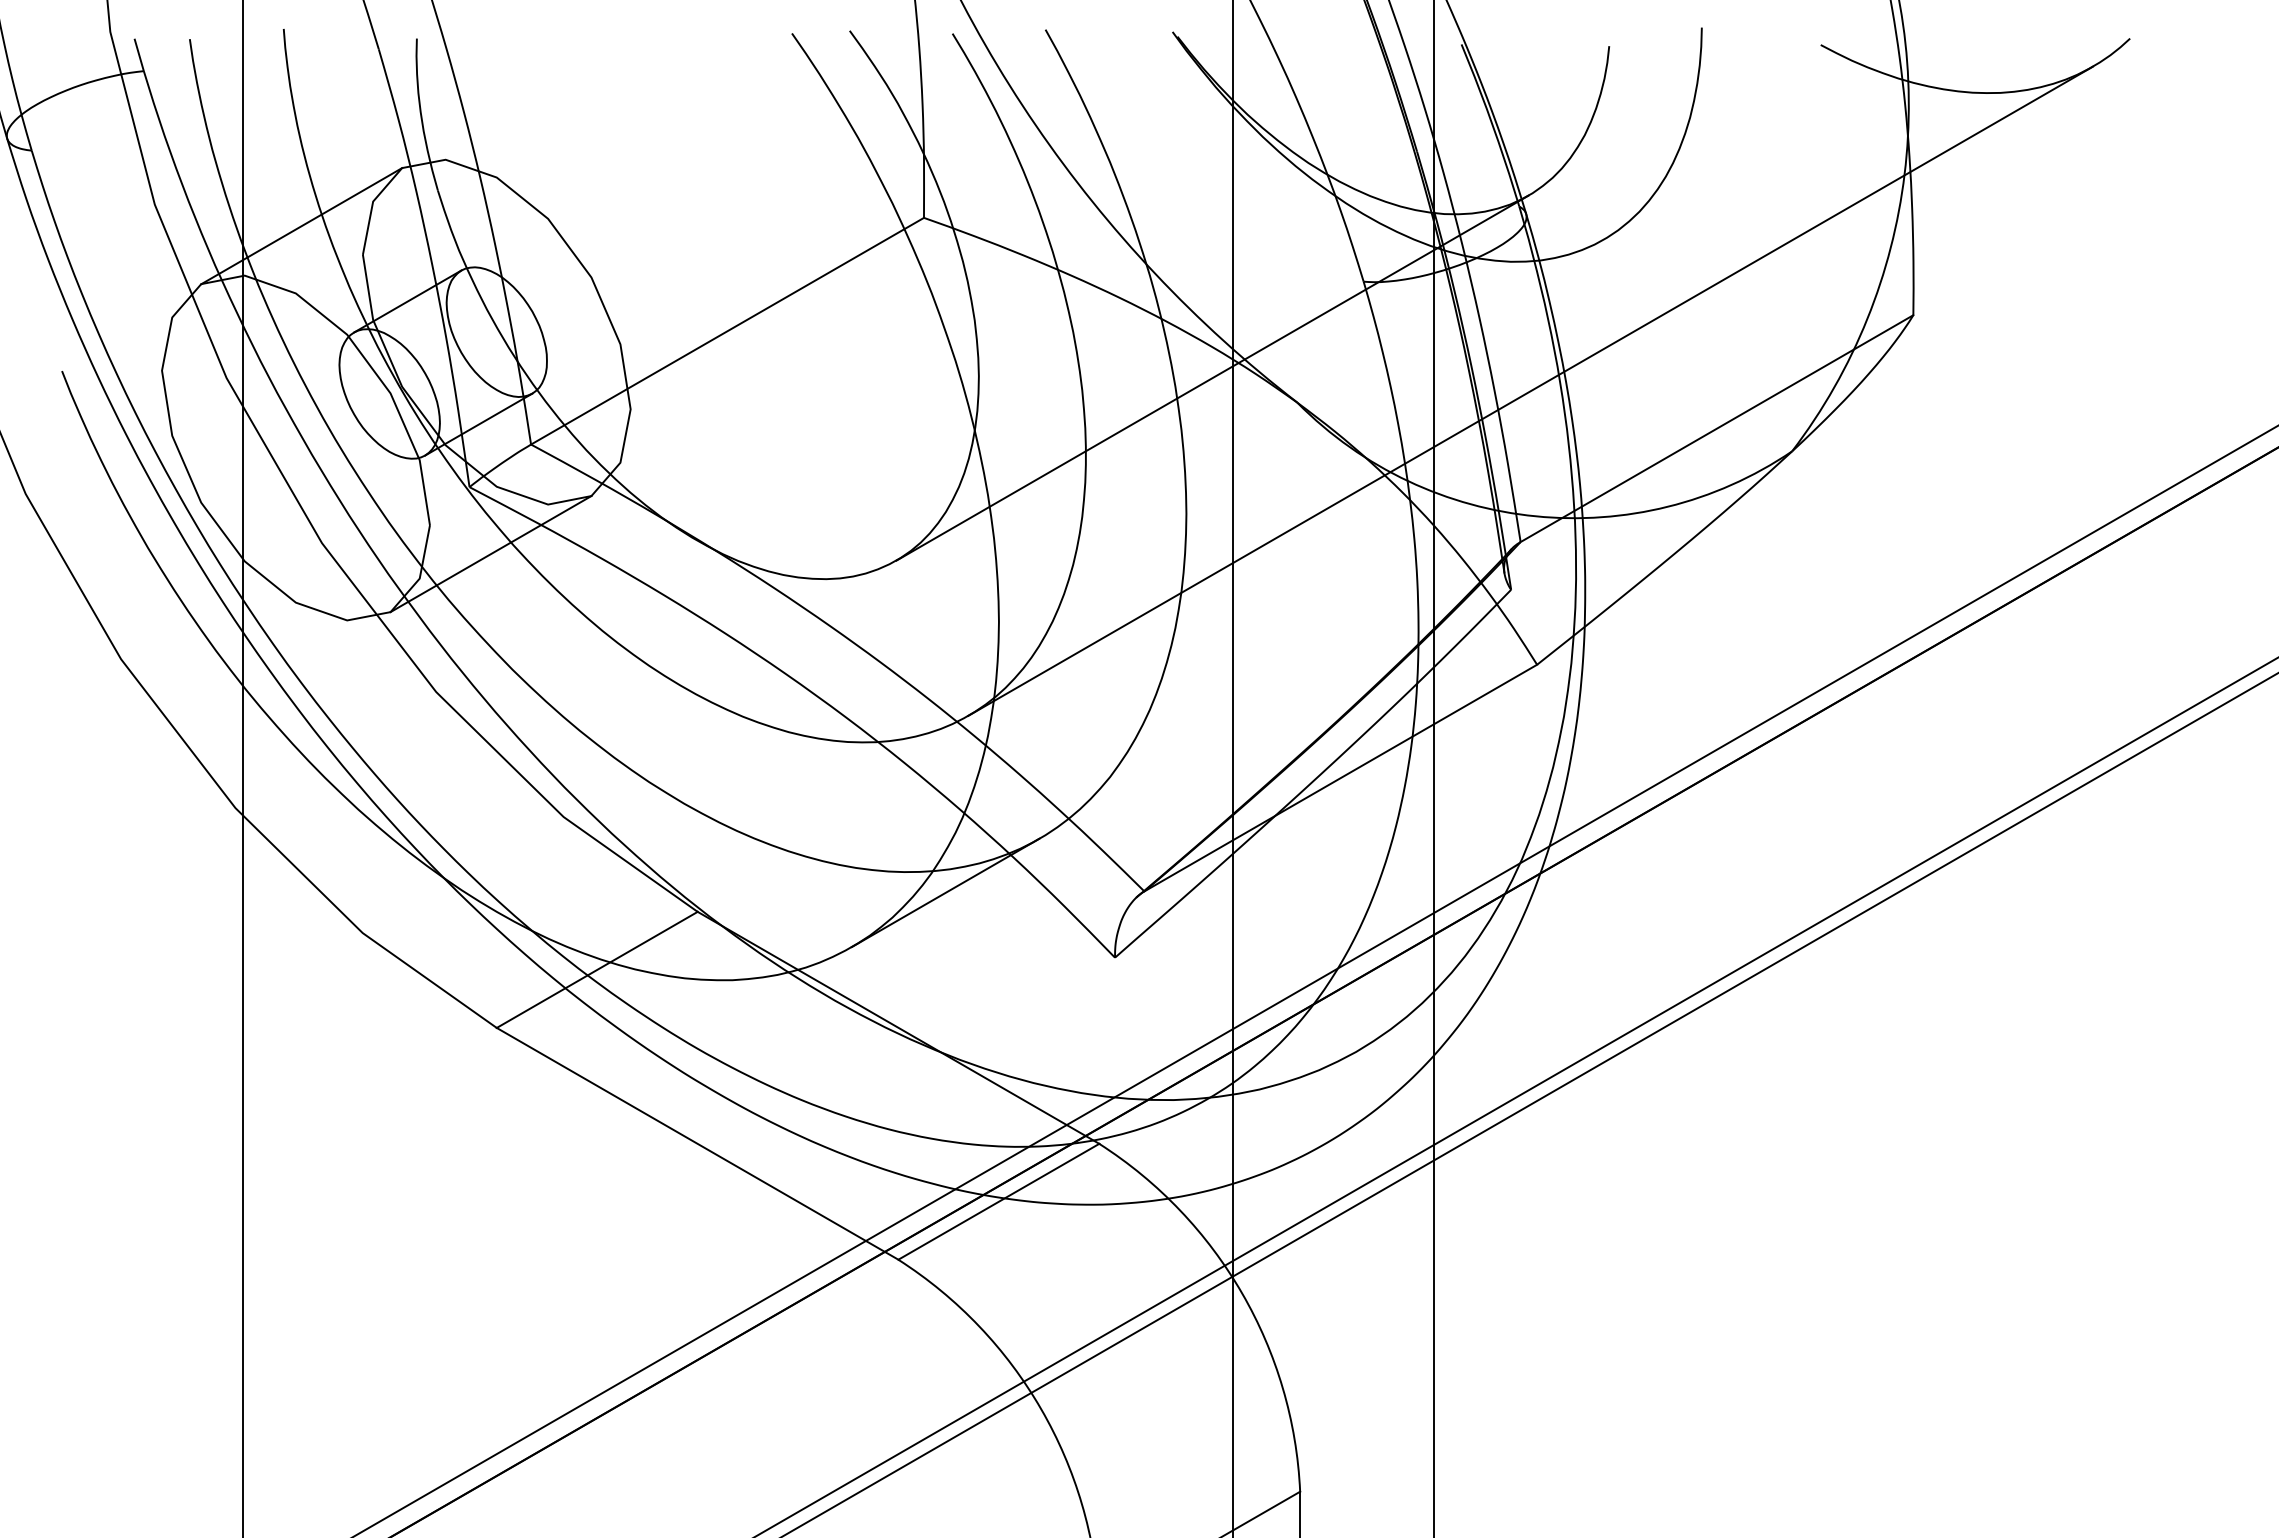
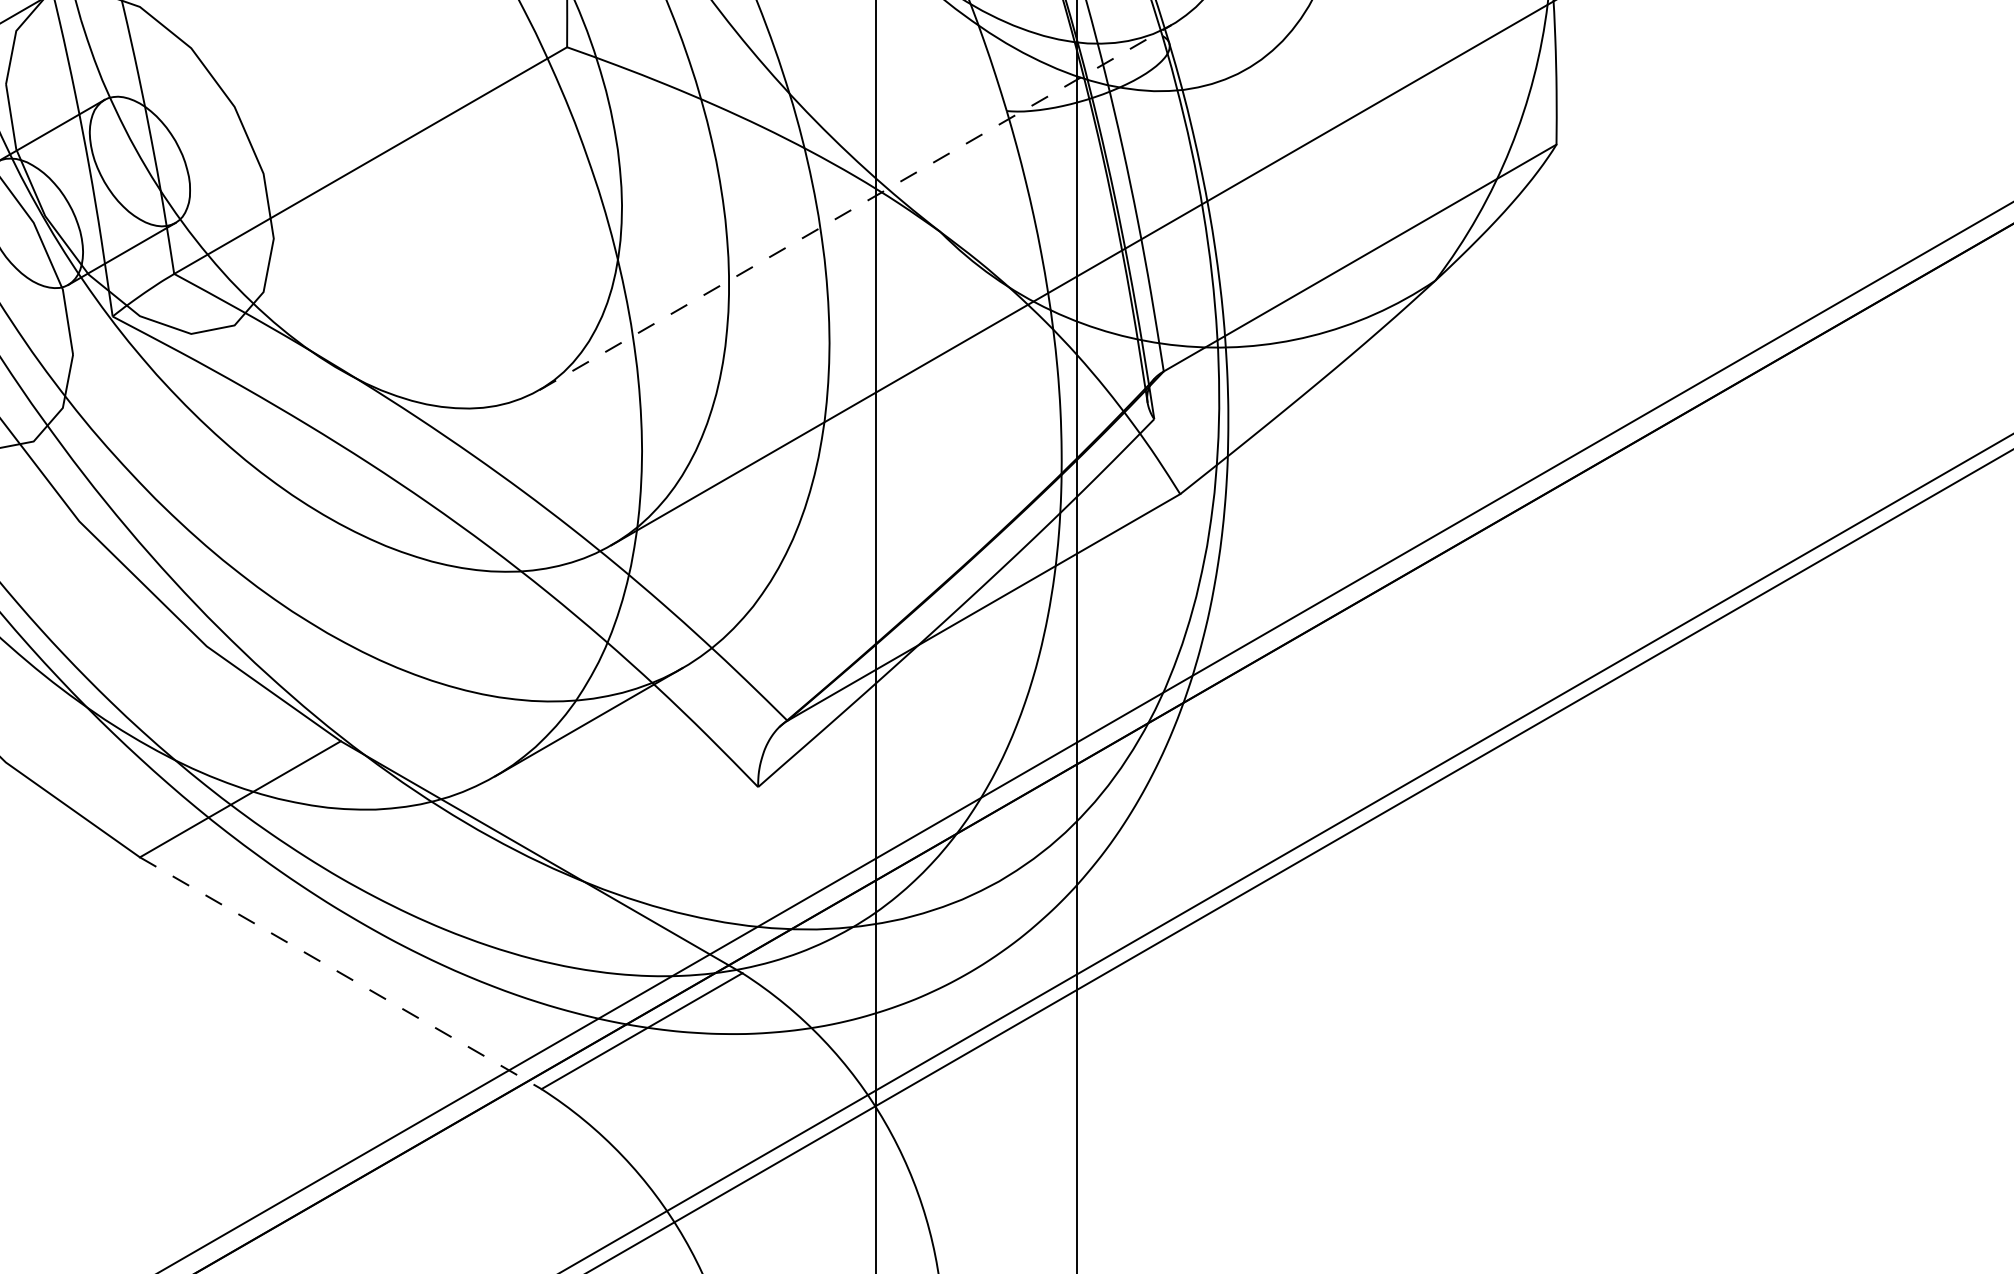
line: (1212, 378) -> (855, 207), solid -> dashed
line: (490, 554) -> (133, 383), removed
line: (697, 1143) -> (340, 972), solid -> dashed

